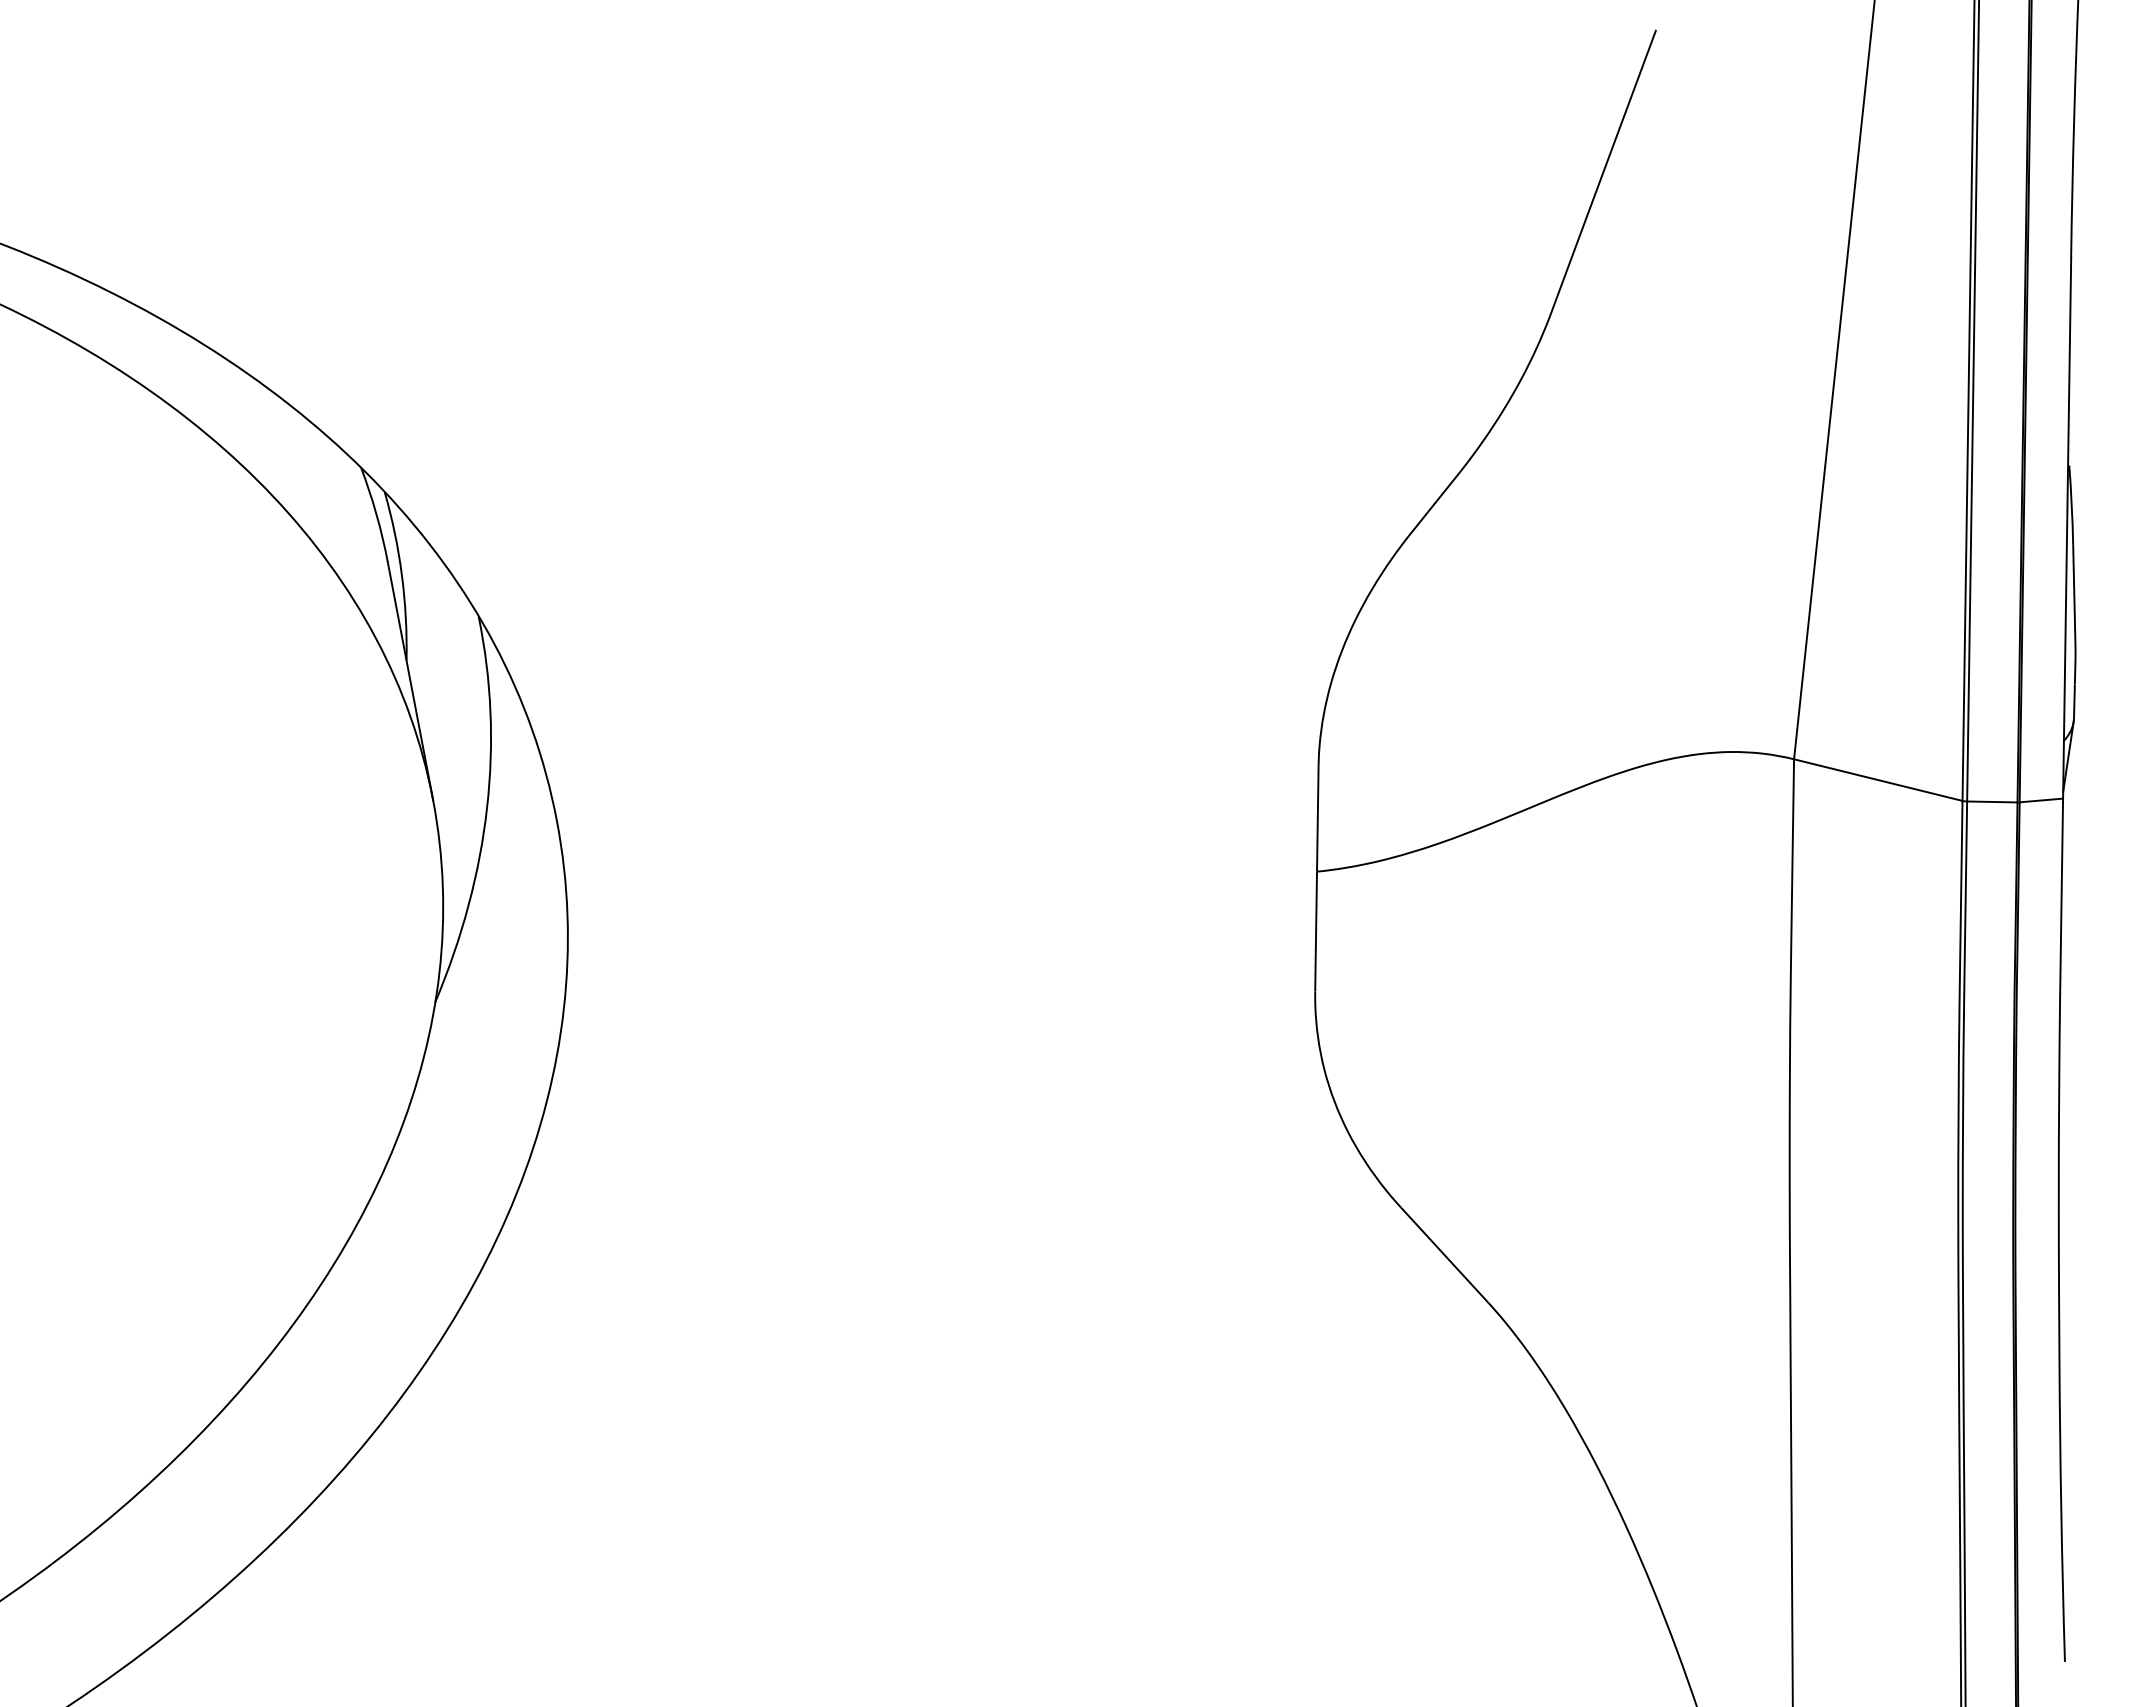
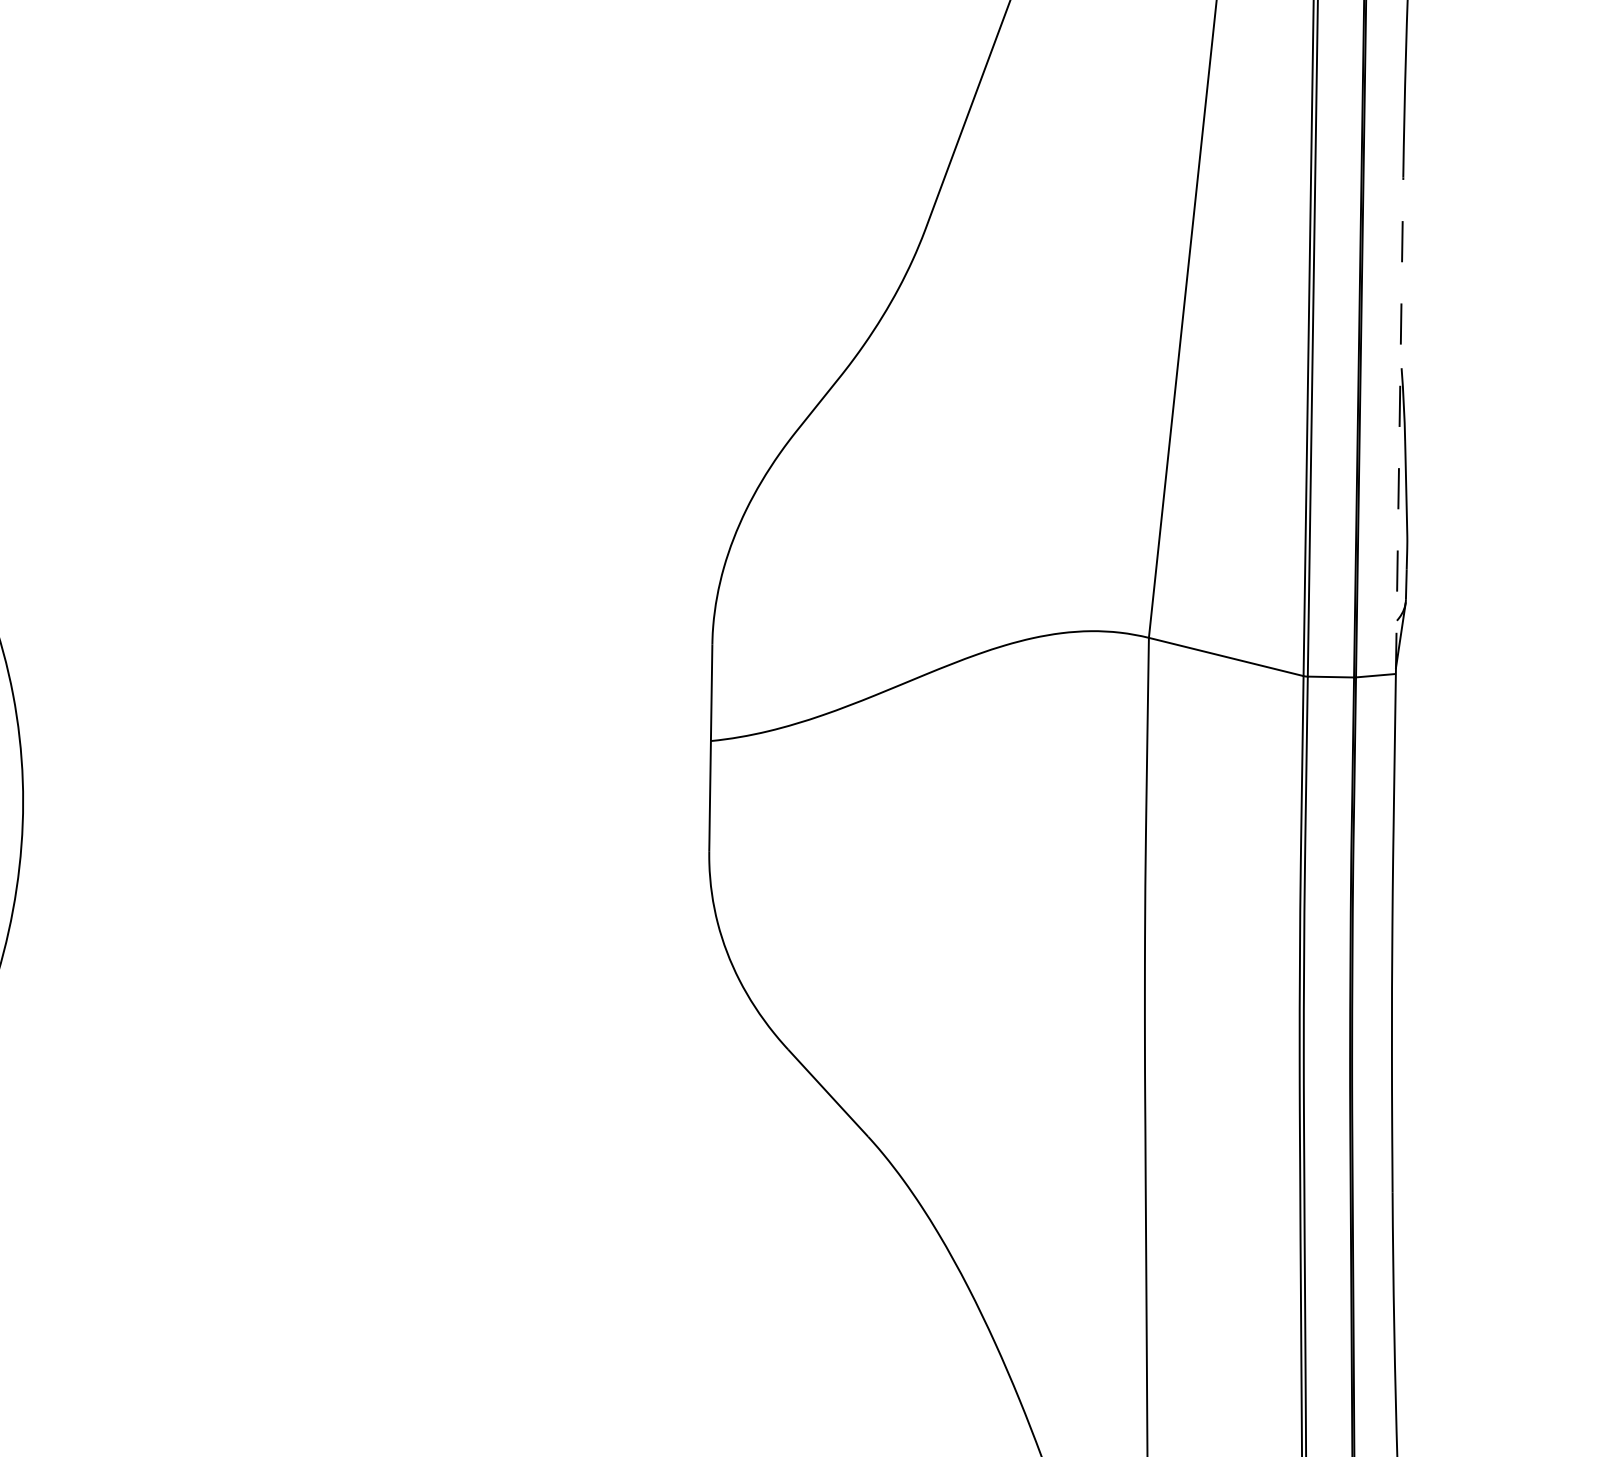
line: (2067, 527) -> (1399, 425), solid -> dashed

